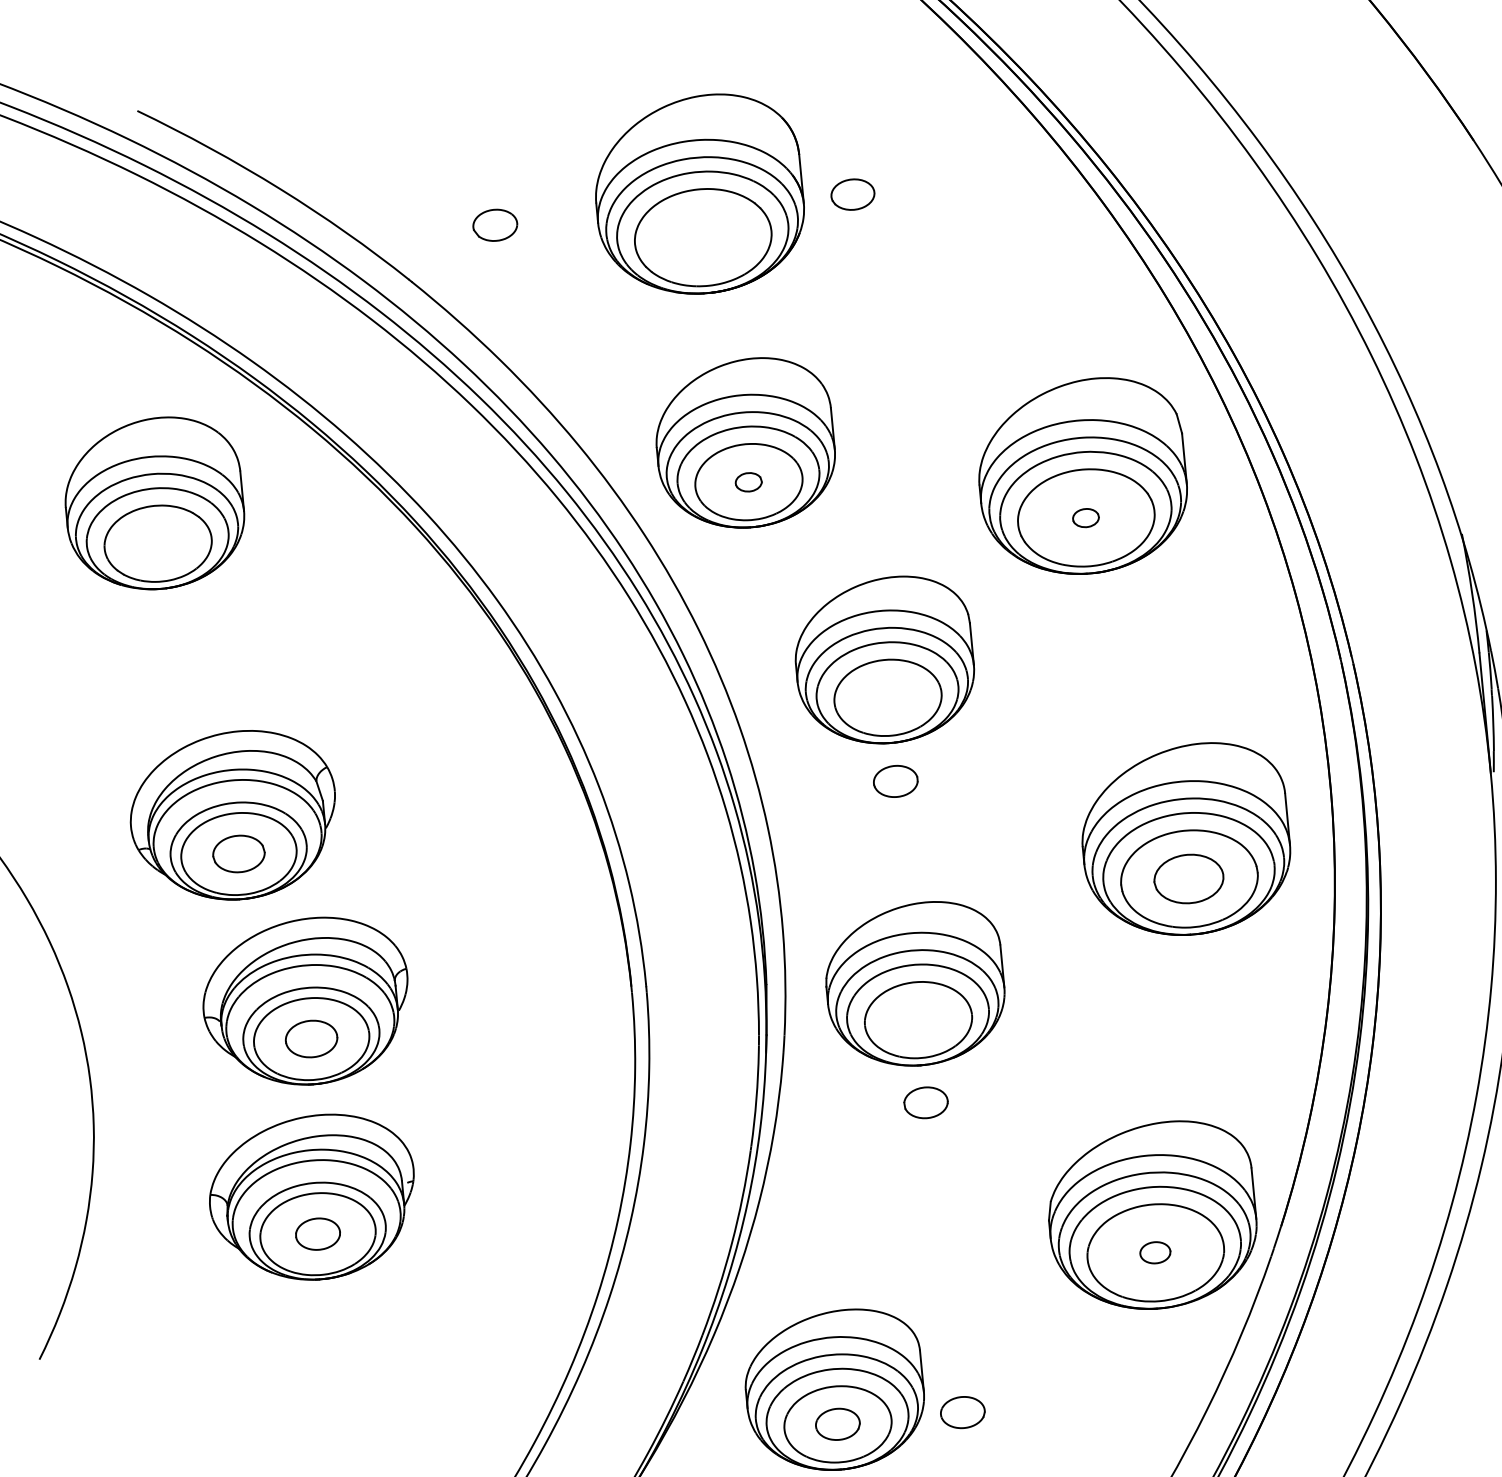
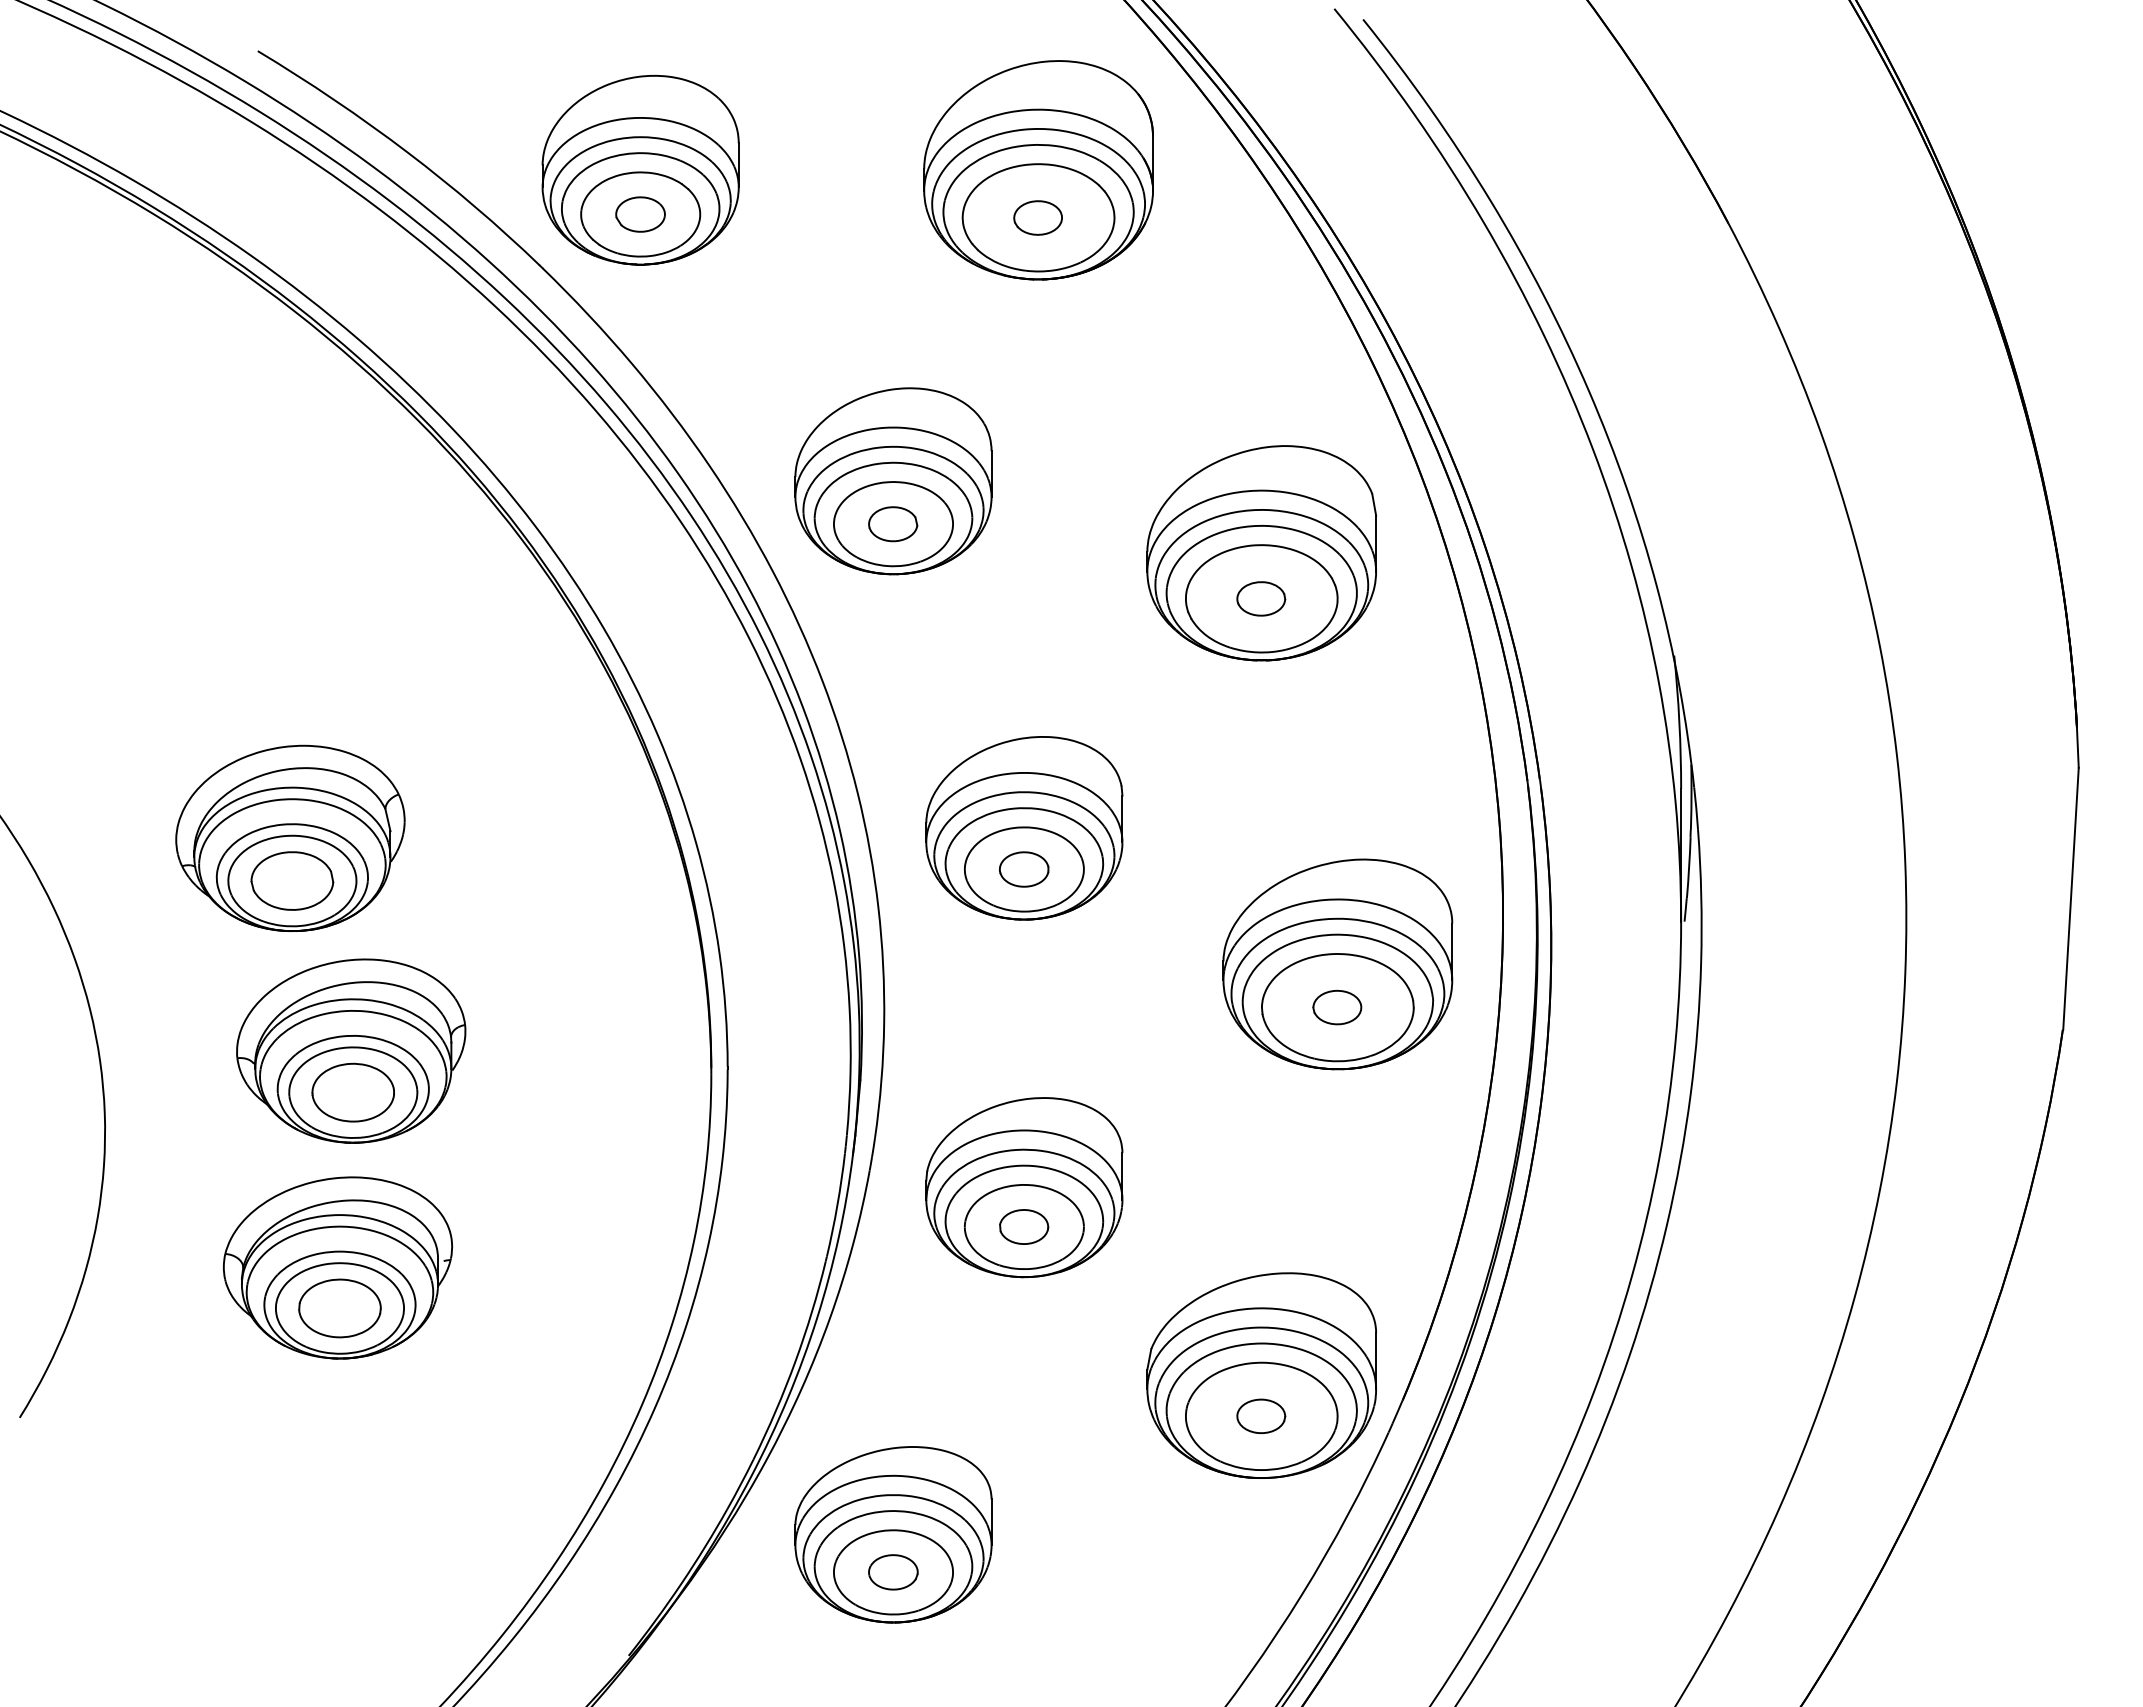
part: (699, 195) -> (1038, 170), moved
part: (748, 482) -> (893, 524), size x1.67
part: (154, 503) -> (640, 169), moved
part: (1086, 517) -> (1261, 598), size x1.67
part: (884, 660) -> (1024, 828), moved
part: (239, 853) -> (292, 880), size x1.43
part: (1189, 878) -> (1337, 1007), size x0.62
part: (915, 984) -> (1024, 1187), moved
part: (310, 1038) -> (352, 1092), size x1.43
part: (317, 1234) -> (339, 1308), size x1.67
part: (1155, 1252) -> (1261, 1415), size x1.43
part: (962, 1412) -> (1032, 1572), removed

